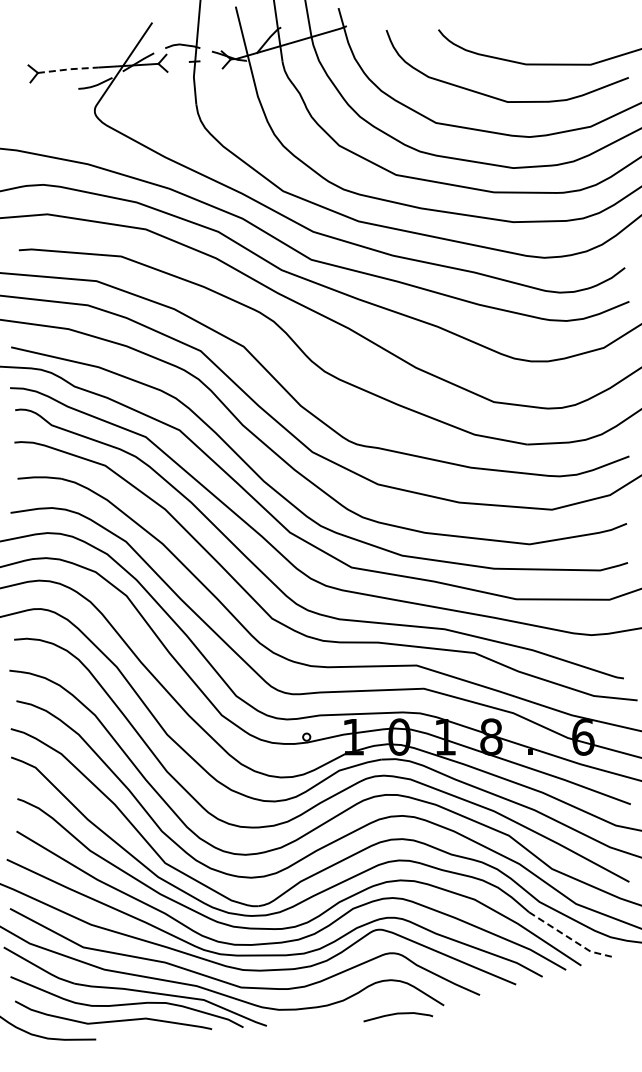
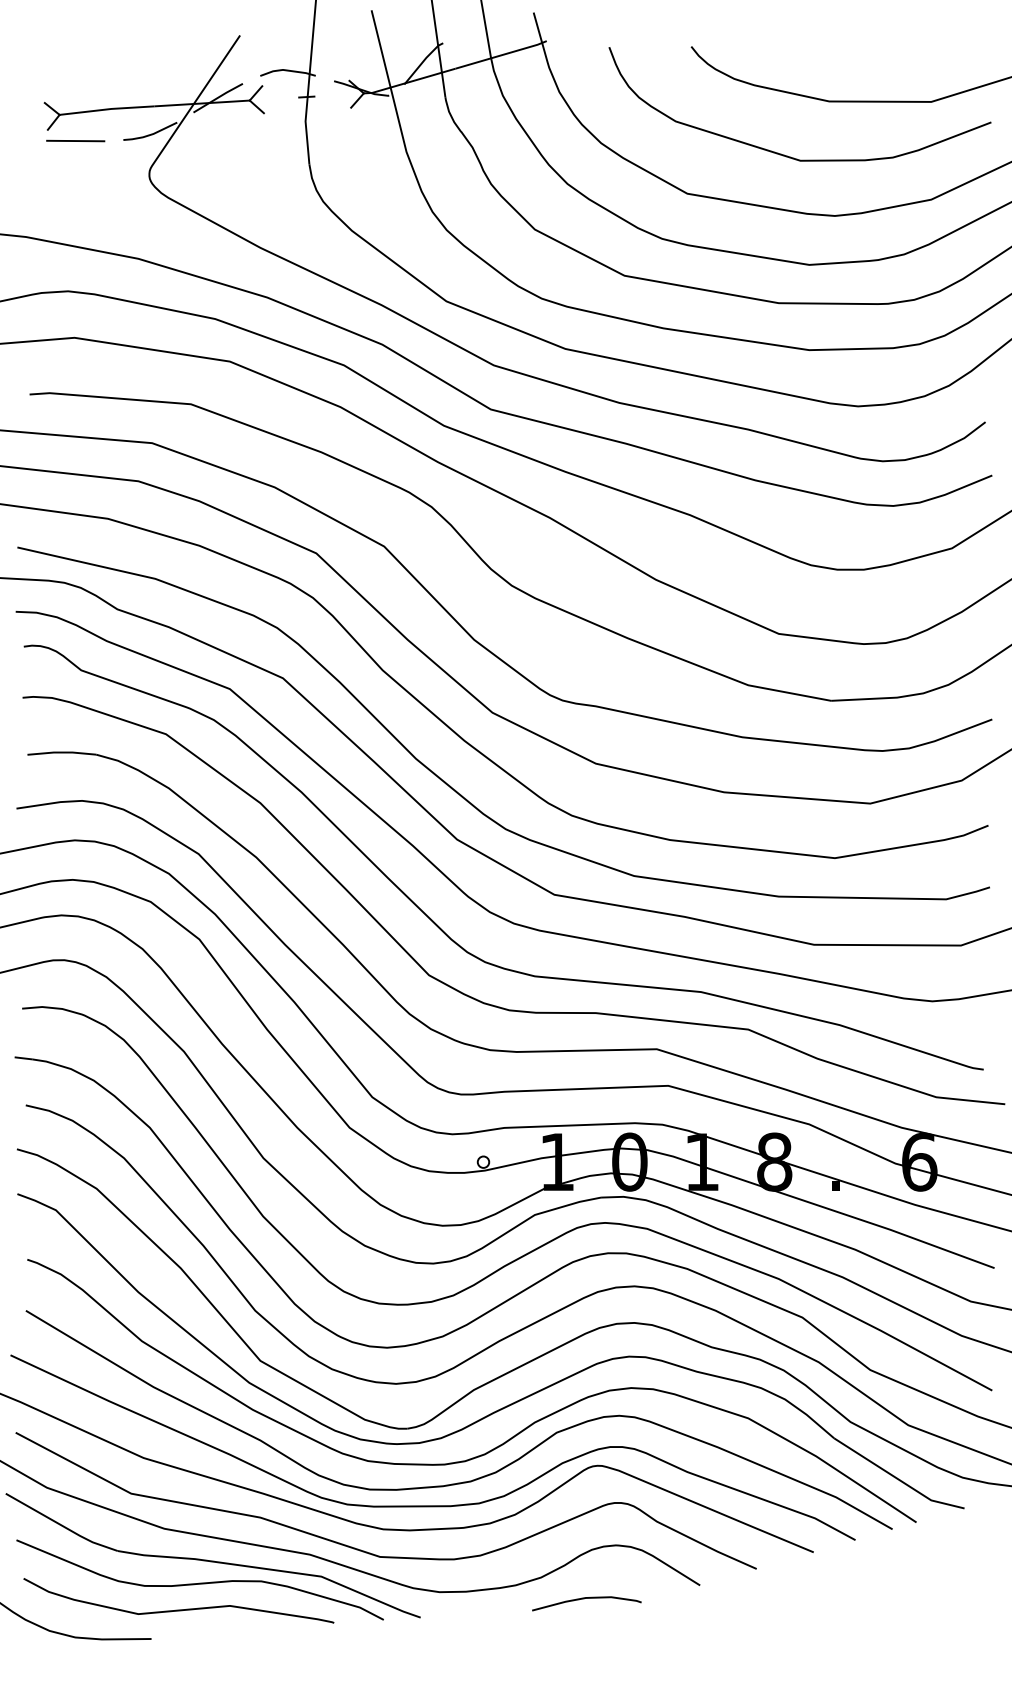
line: (68, 69) -> (107, 109), dashed -> solid
line: (47, 89) -> (74, 140), added
line: (569, 937) -> (897, 1478), dashed -> solid
curve: (398, 1014) -> (587, 1599), moved

